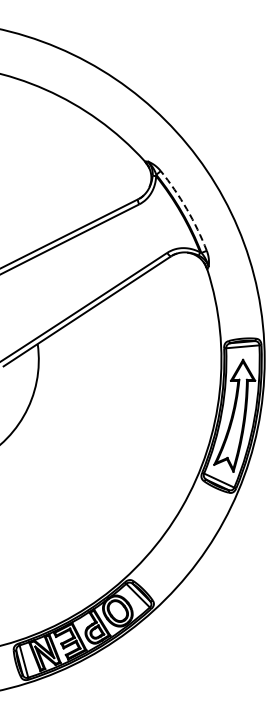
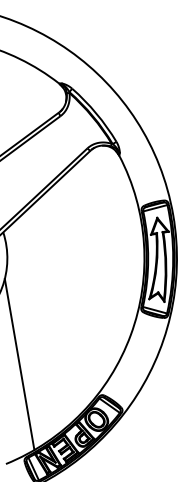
arc: (186, 209) -> (96, 113), dashed -> solid
line: (29, 520) -> (19, 363), added

